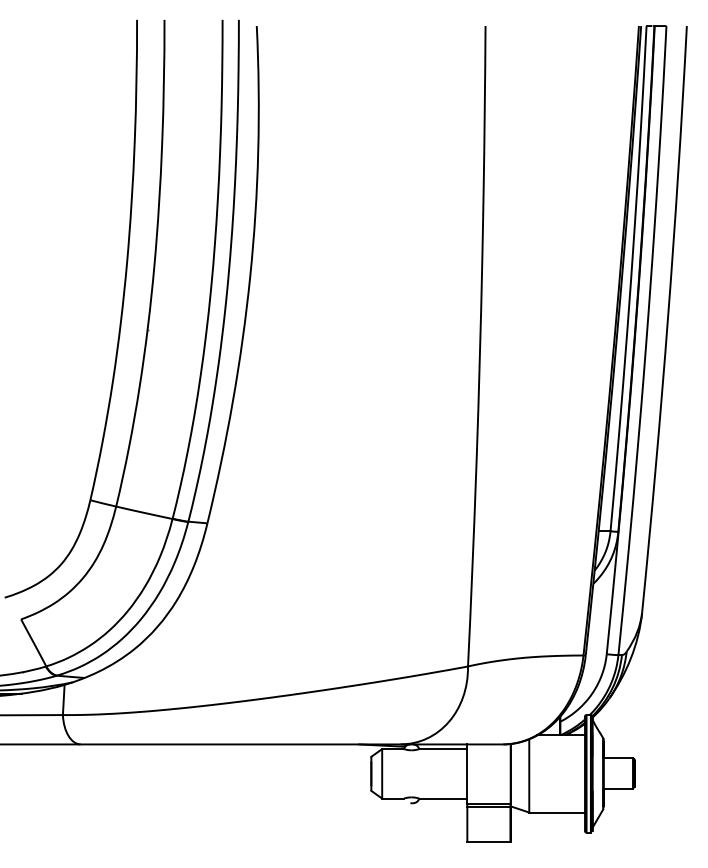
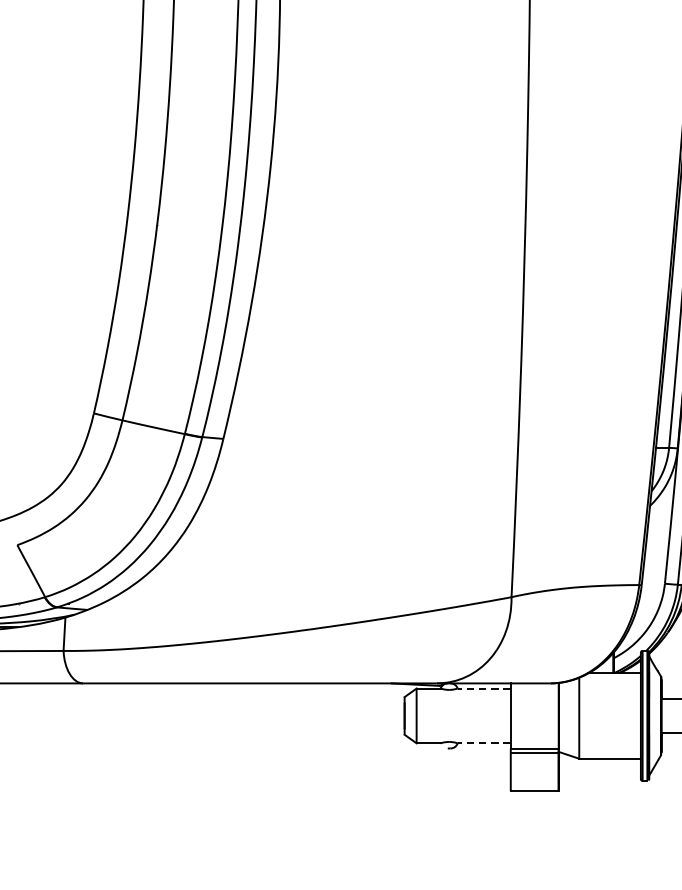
line: (443, 749) -> (484, 689), solid -> dashed
line: (443, 798) -> (484, 743), solid -> dashed

